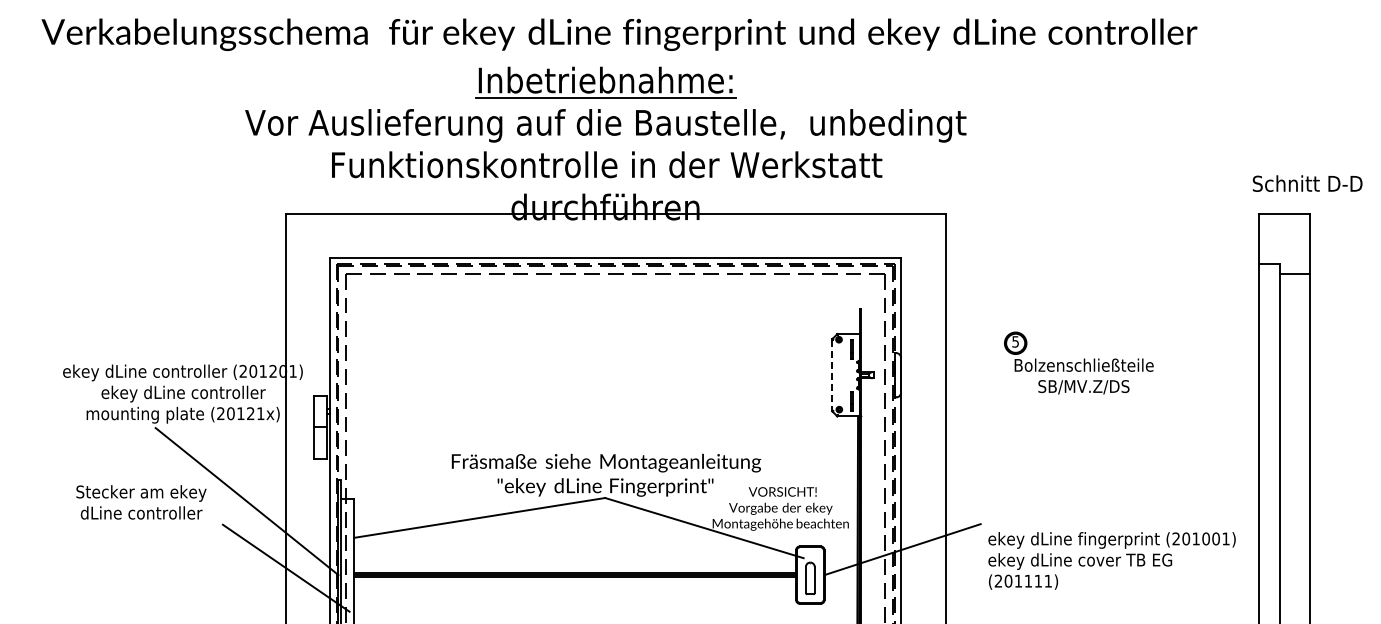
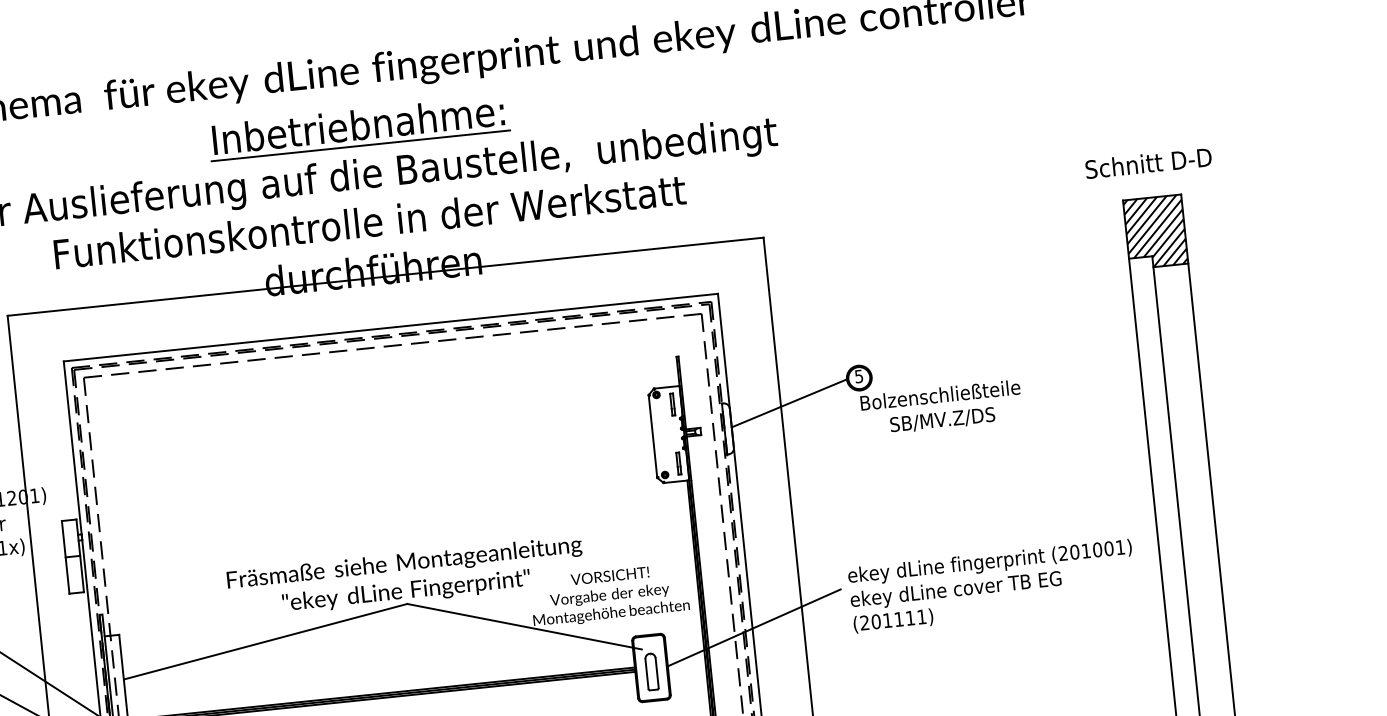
text: (1307, 183) -> (1148, 163), moved
hatch: (1284, 243) -> (1155, 231), added
line: (952, 358) -> (788, 403), added
line: (832, 375) -> (653, 436), dashed -> solid
text: (1111, 560) -> (991, 585), moved

